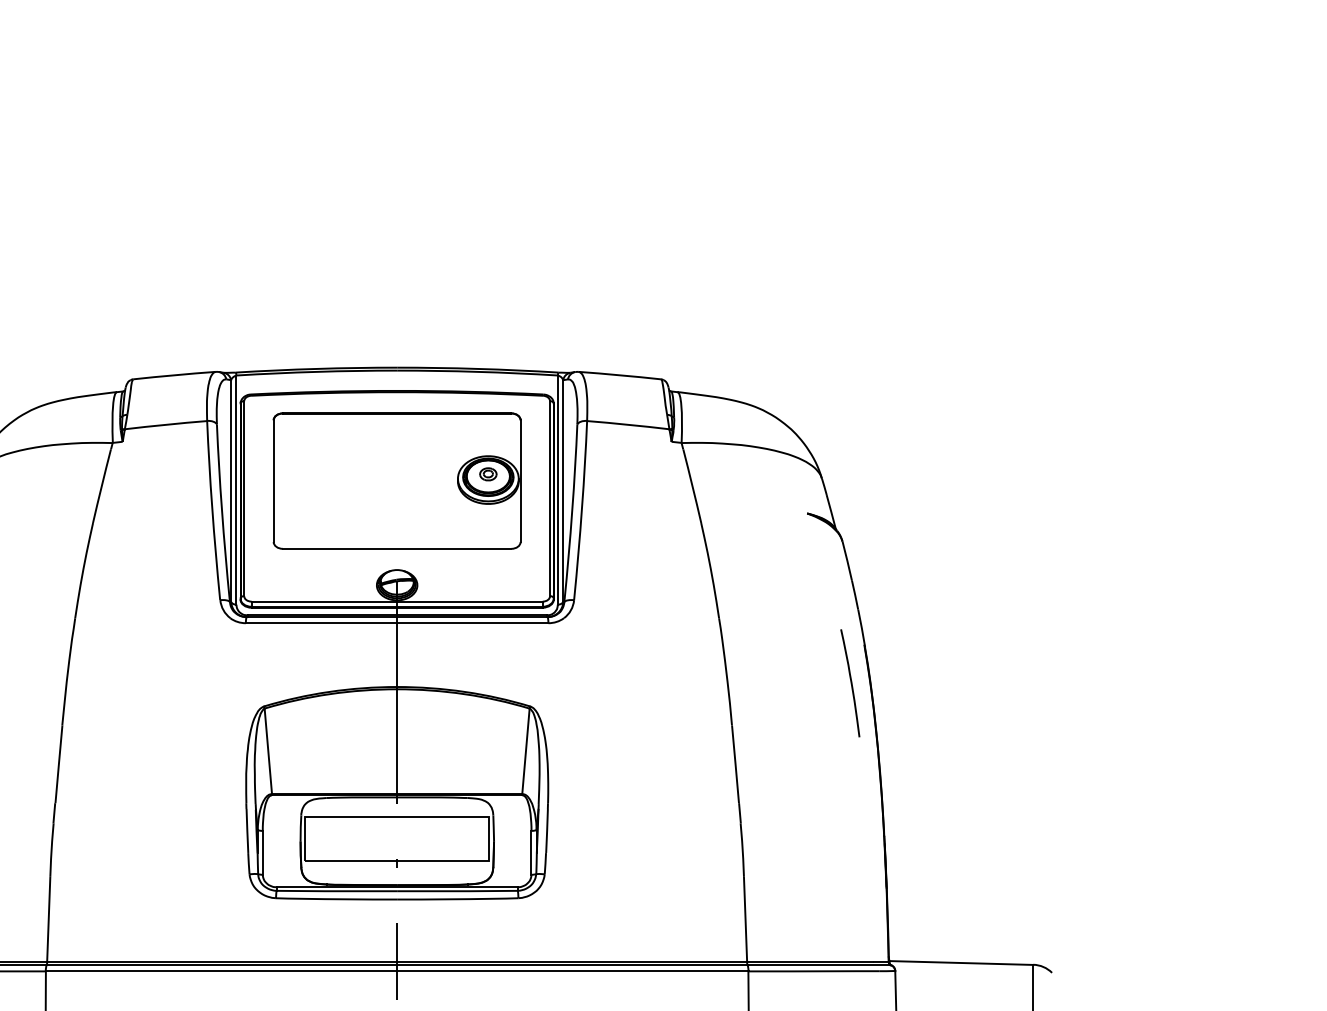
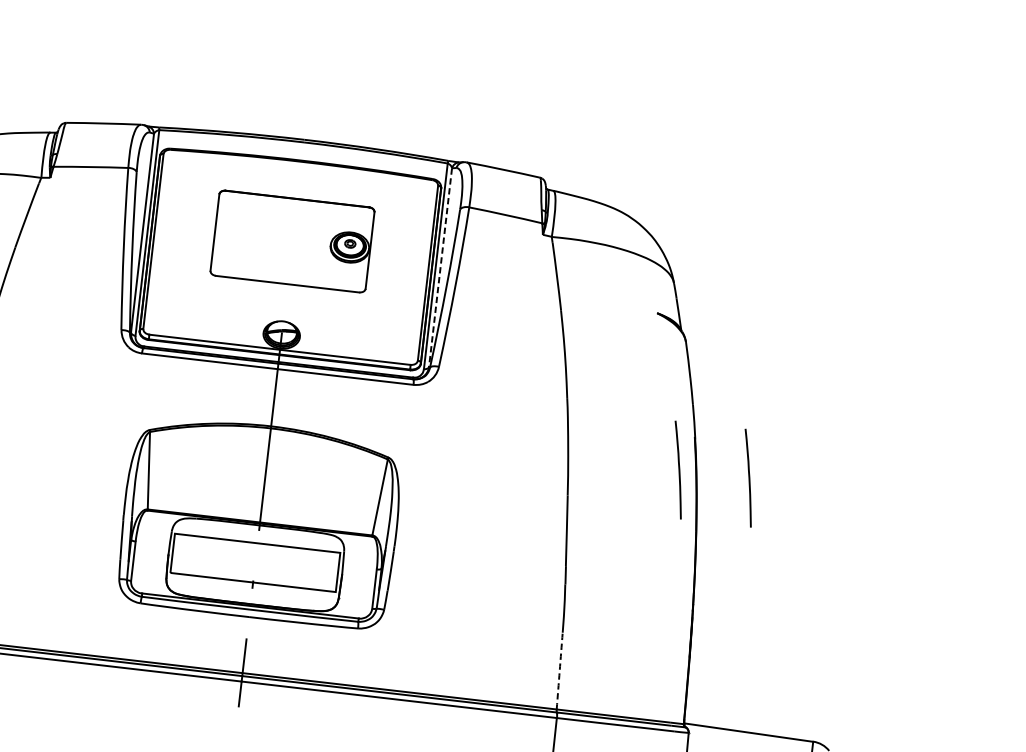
part: (396, 480) -> (292, 240), size x0.7
line: (563, 491) -> (440, 268), solid -> dashed
curve: (928, 683) -> (748, 478), added
arc: (745, 919) -> (559, 671), solid -> dashed

